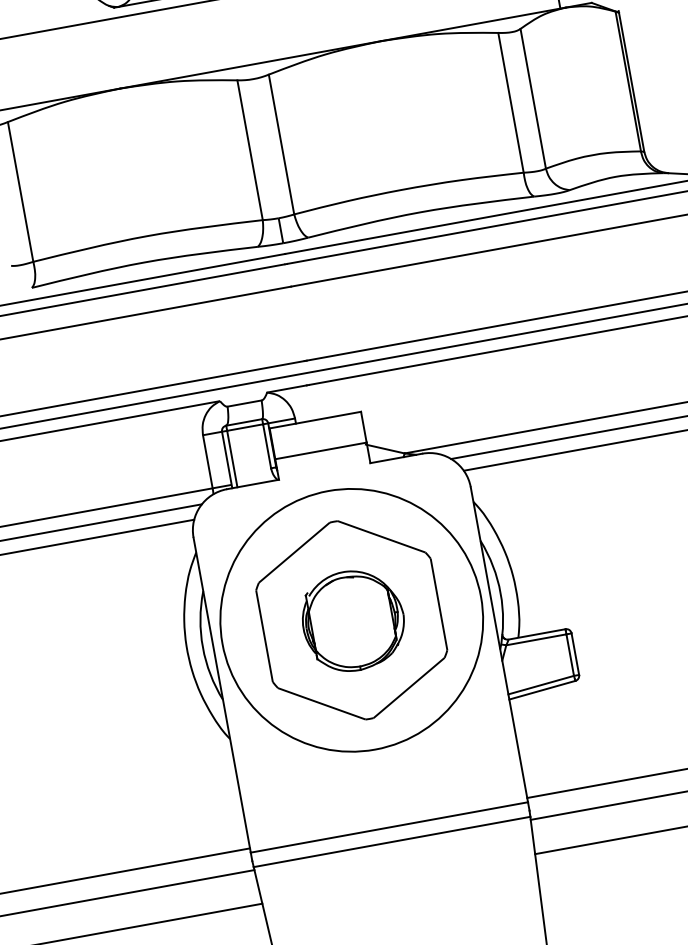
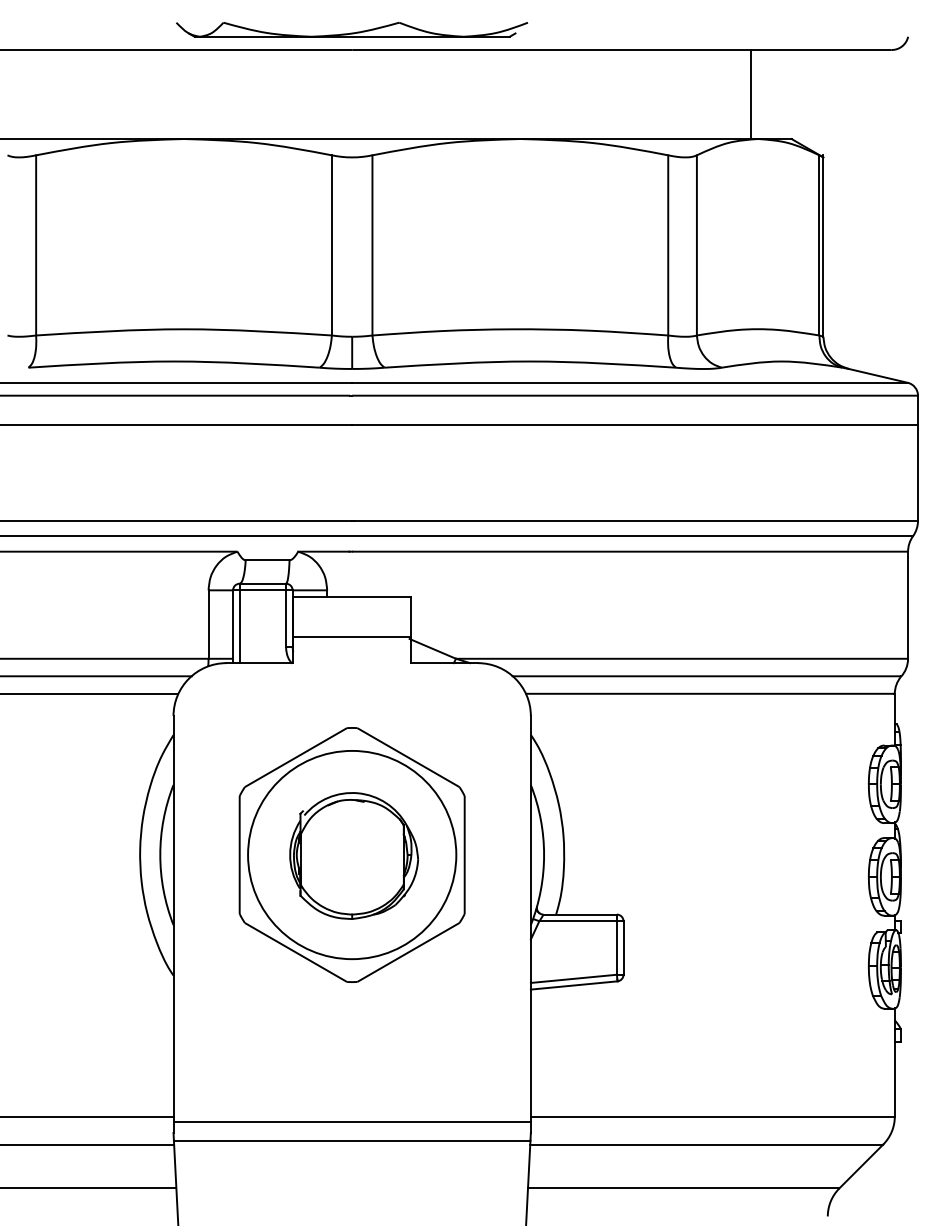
circle: (351, 619) -> (352, 854), size x0.62

